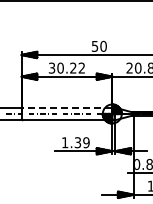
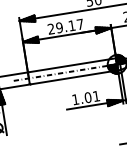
text: (66, 67) -> (65, 26), 30.22 -> 29.17
line: (67, 107) -> (72, 64), dashed -> solid
text: (81, 142) -> (91, 96), 1.39 -> 1.01

